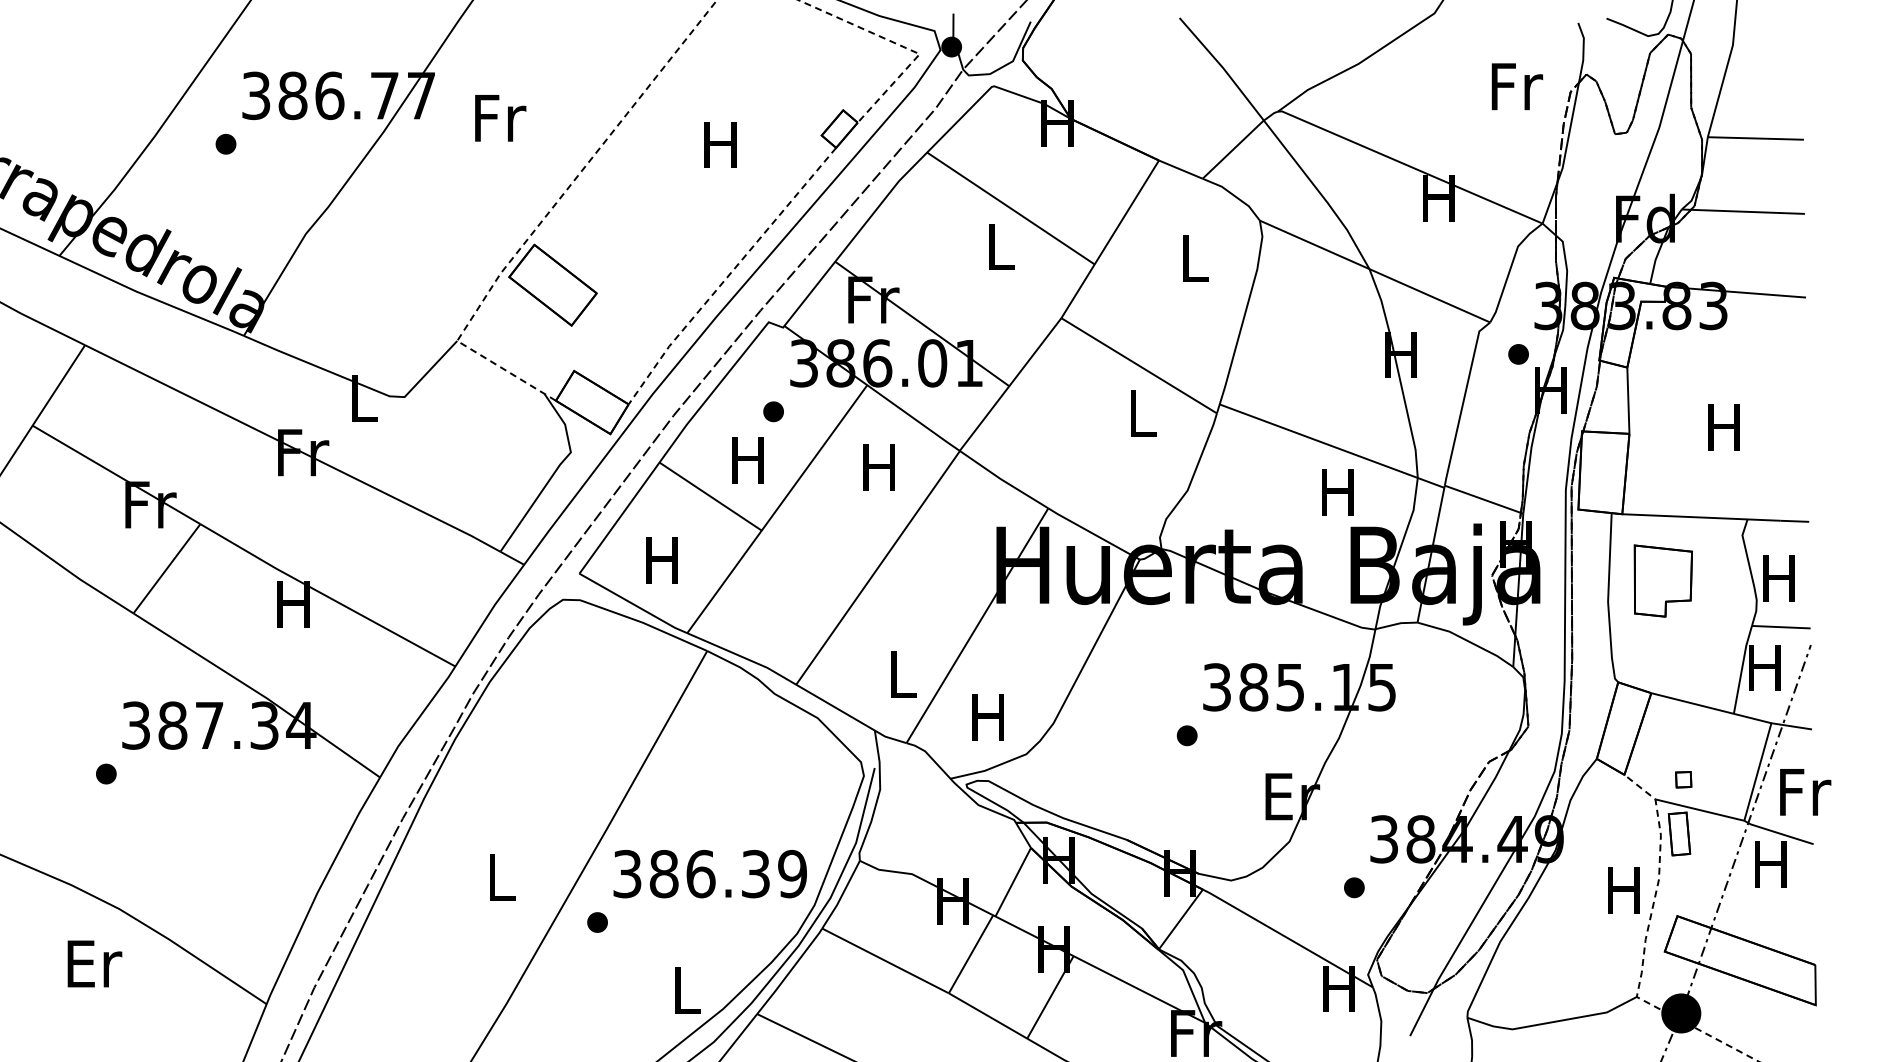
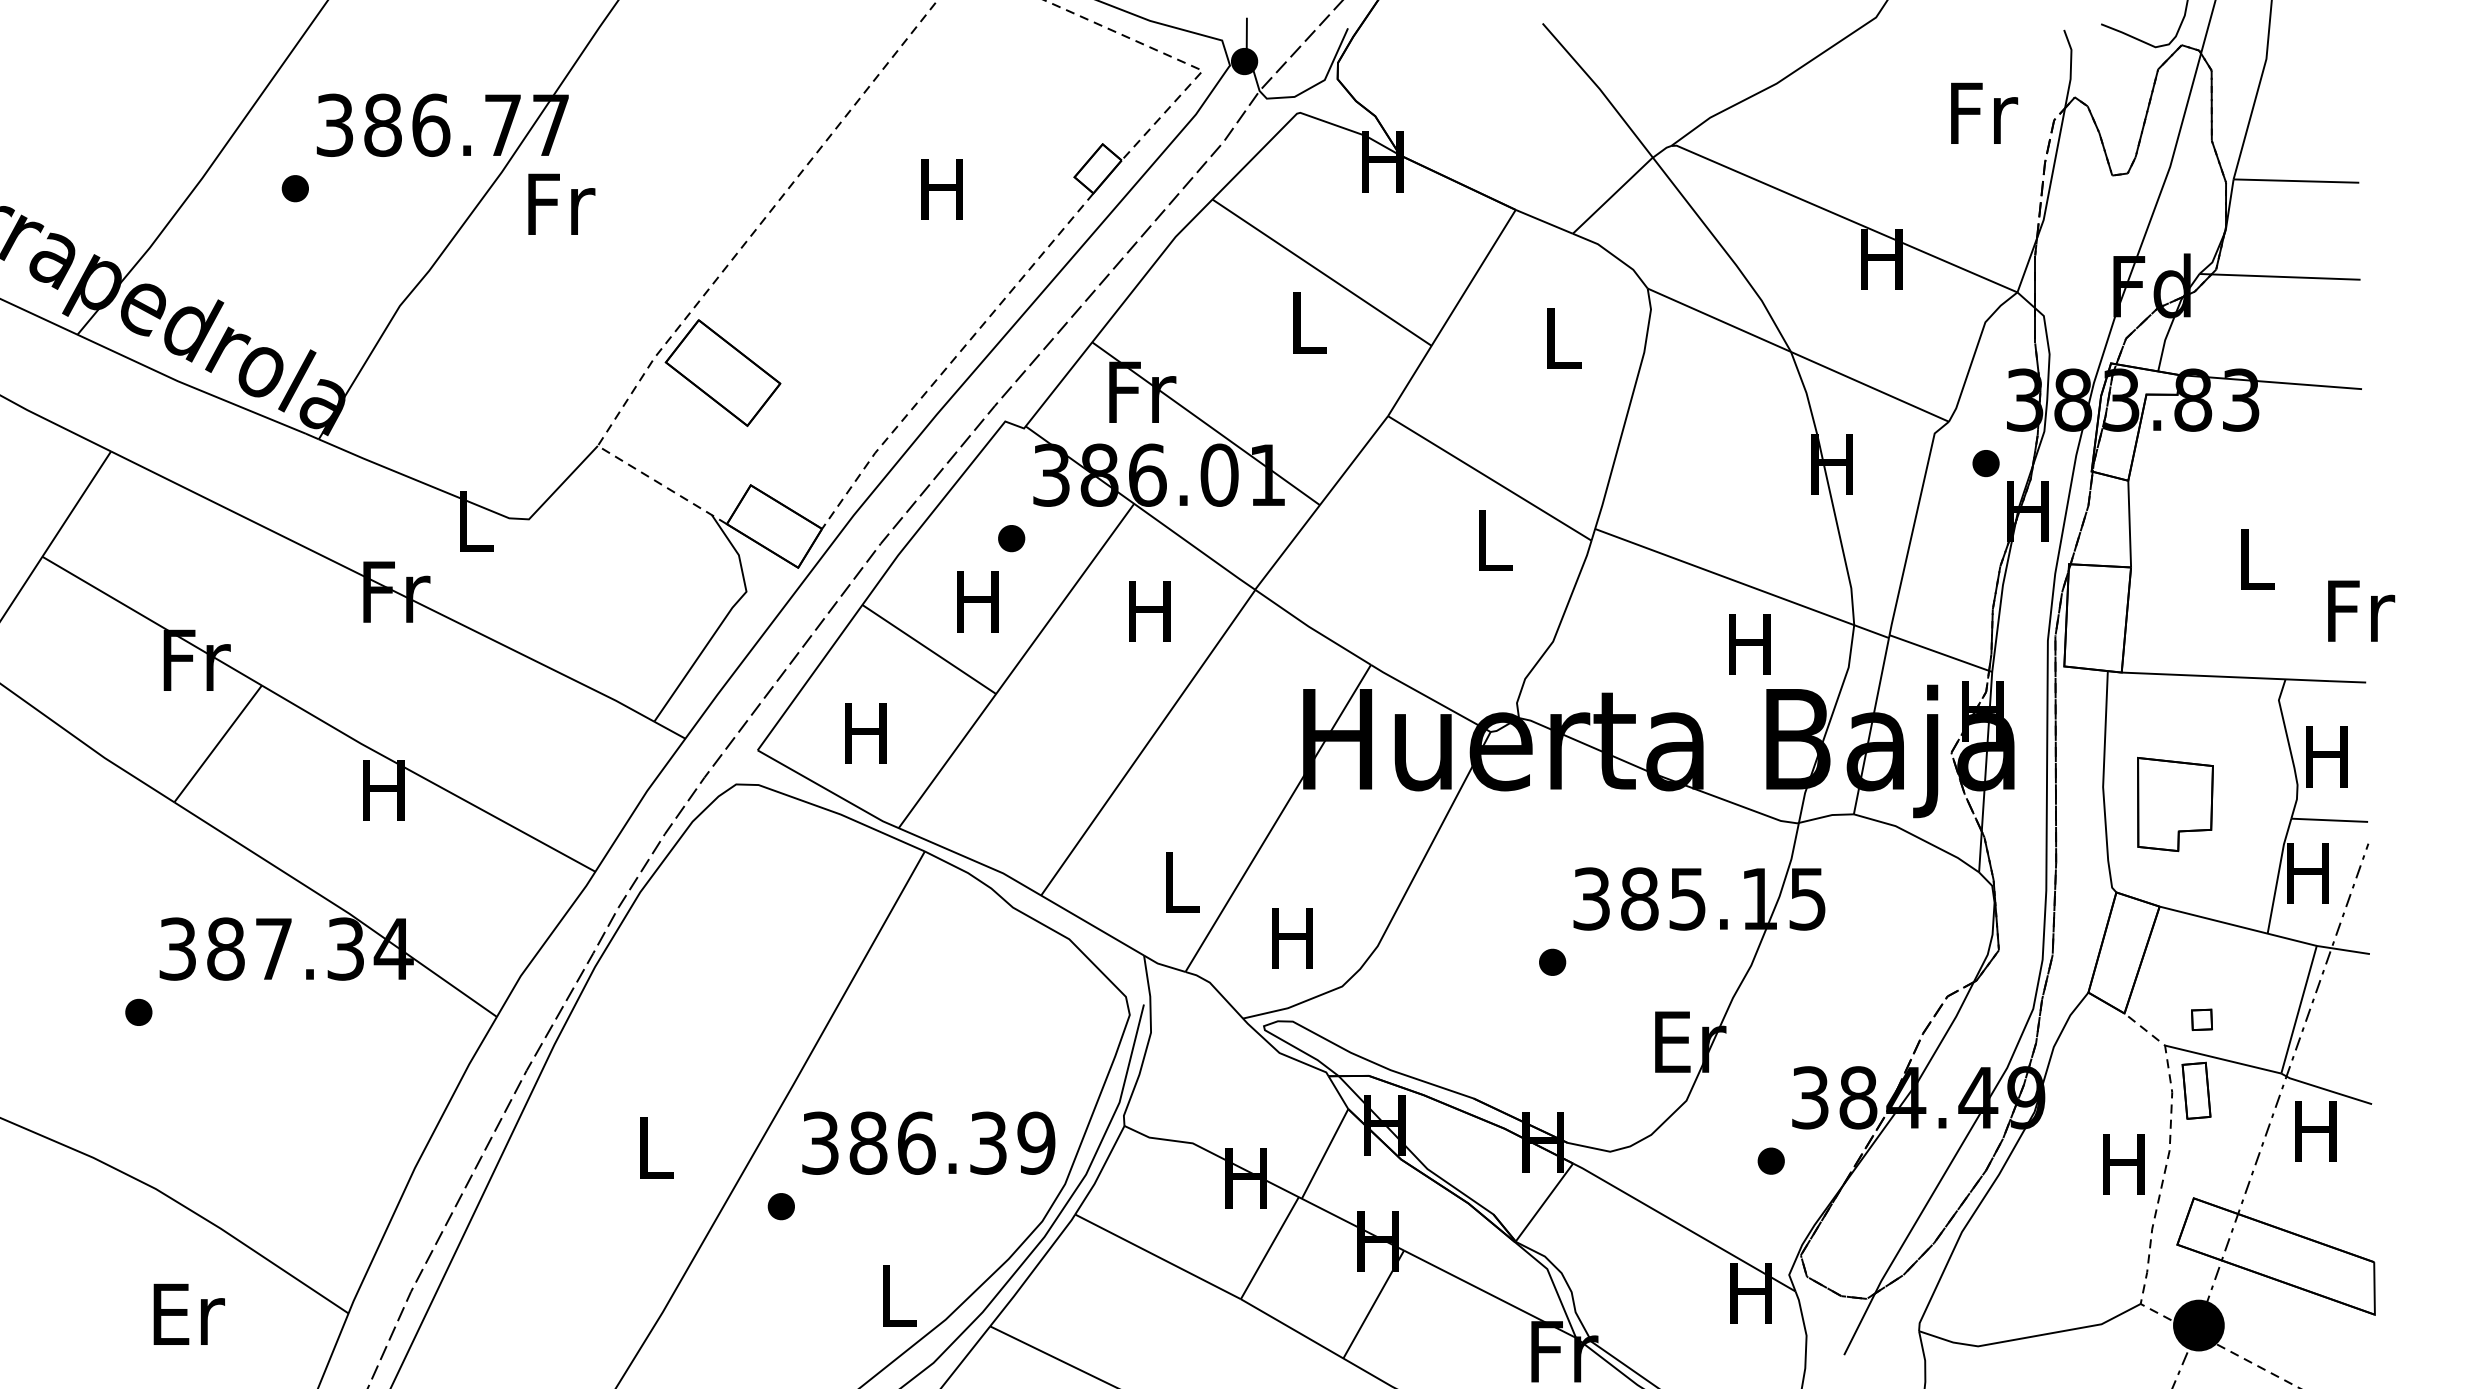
text: (500, 118) -> (561, 204), moved
text: (1723, 427) -> (2254, 559), H -> L
part: (1662, 580) -> (2174, 803), moved
text: (1805, 792) -> (2361, 611), moved
text: (94, 963) -> (188, 1313), moved

